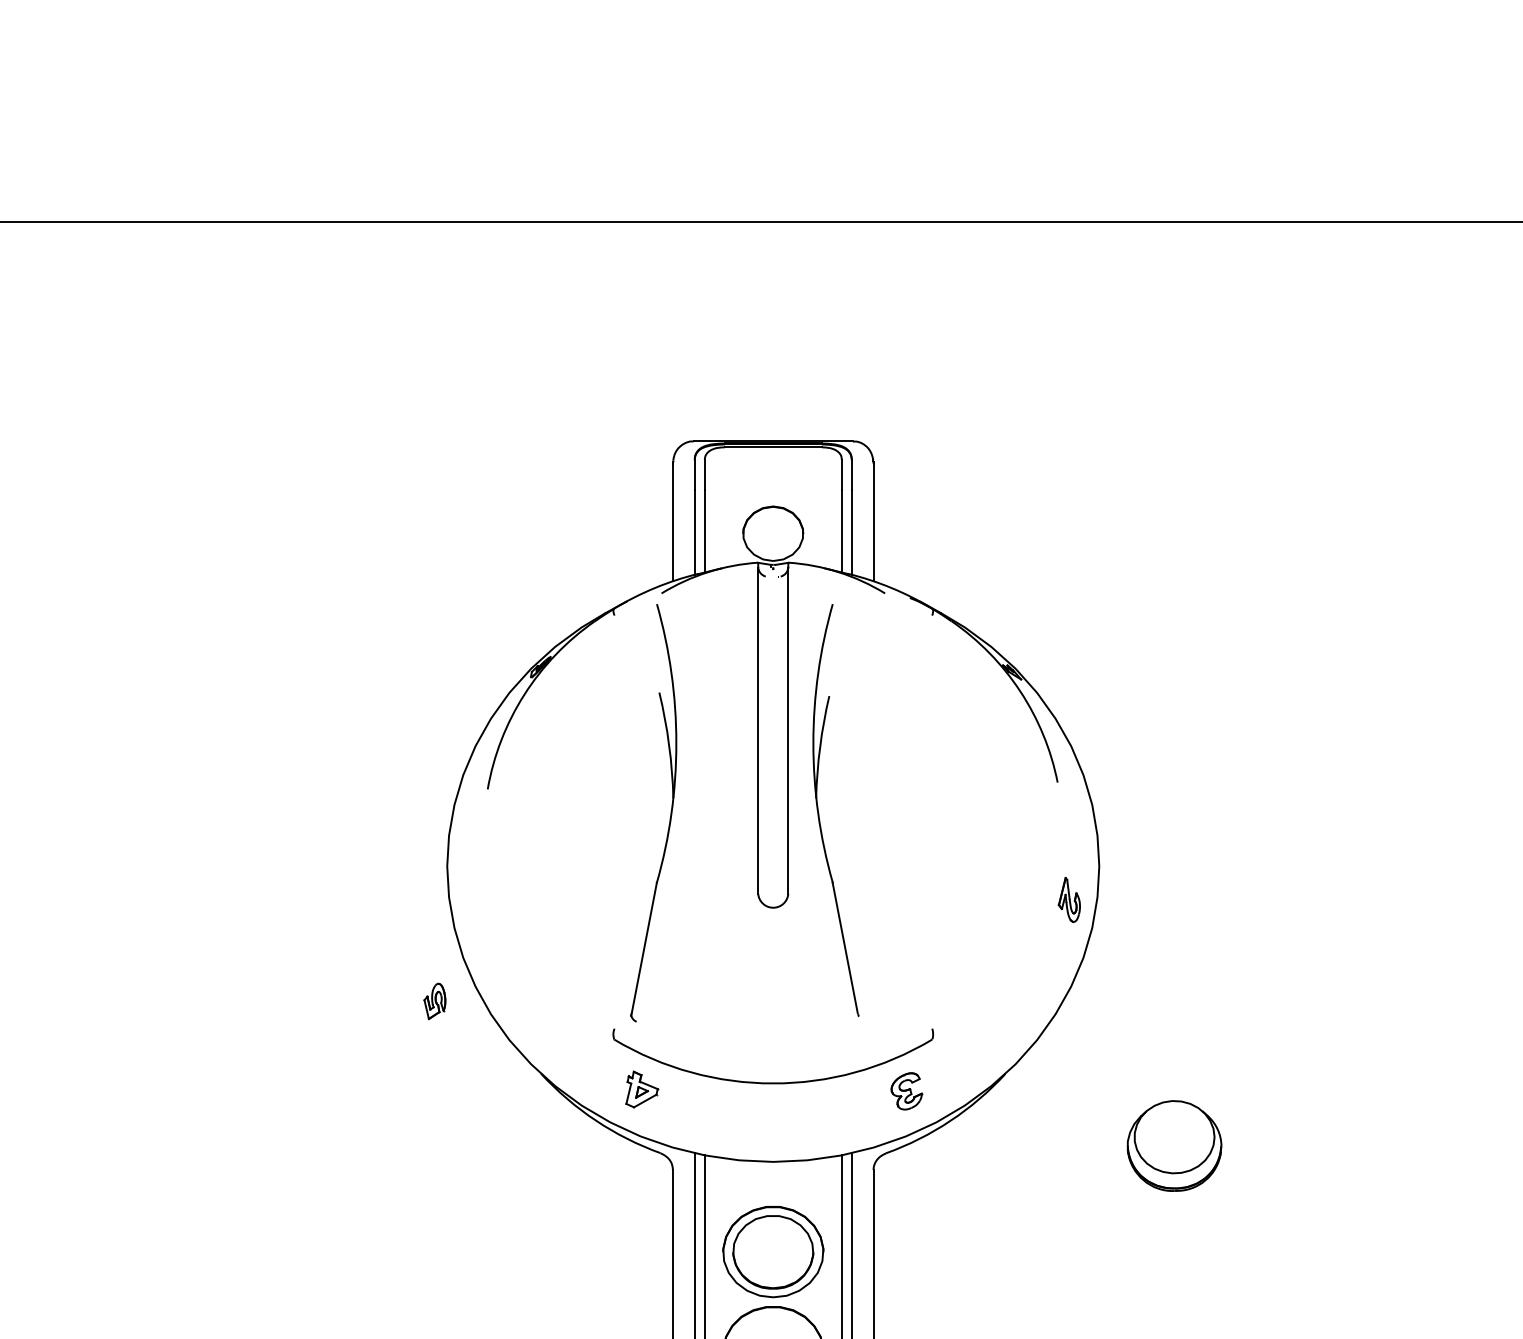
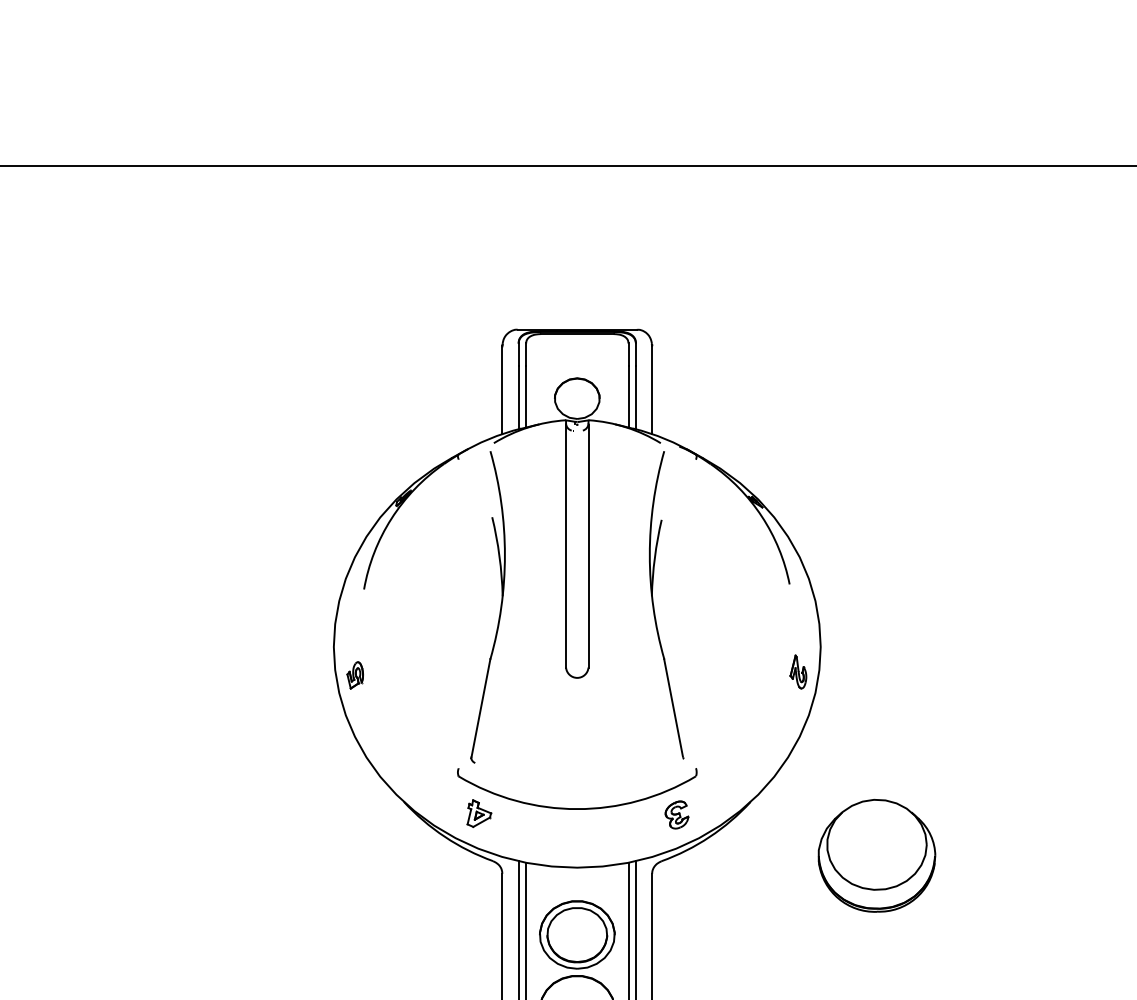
part: (819, 813) -> (654, 607), moved
part: (434, 1001) -> (354, 675), moved
part: (1174, 1145) -> (876, 855), size x1.67

